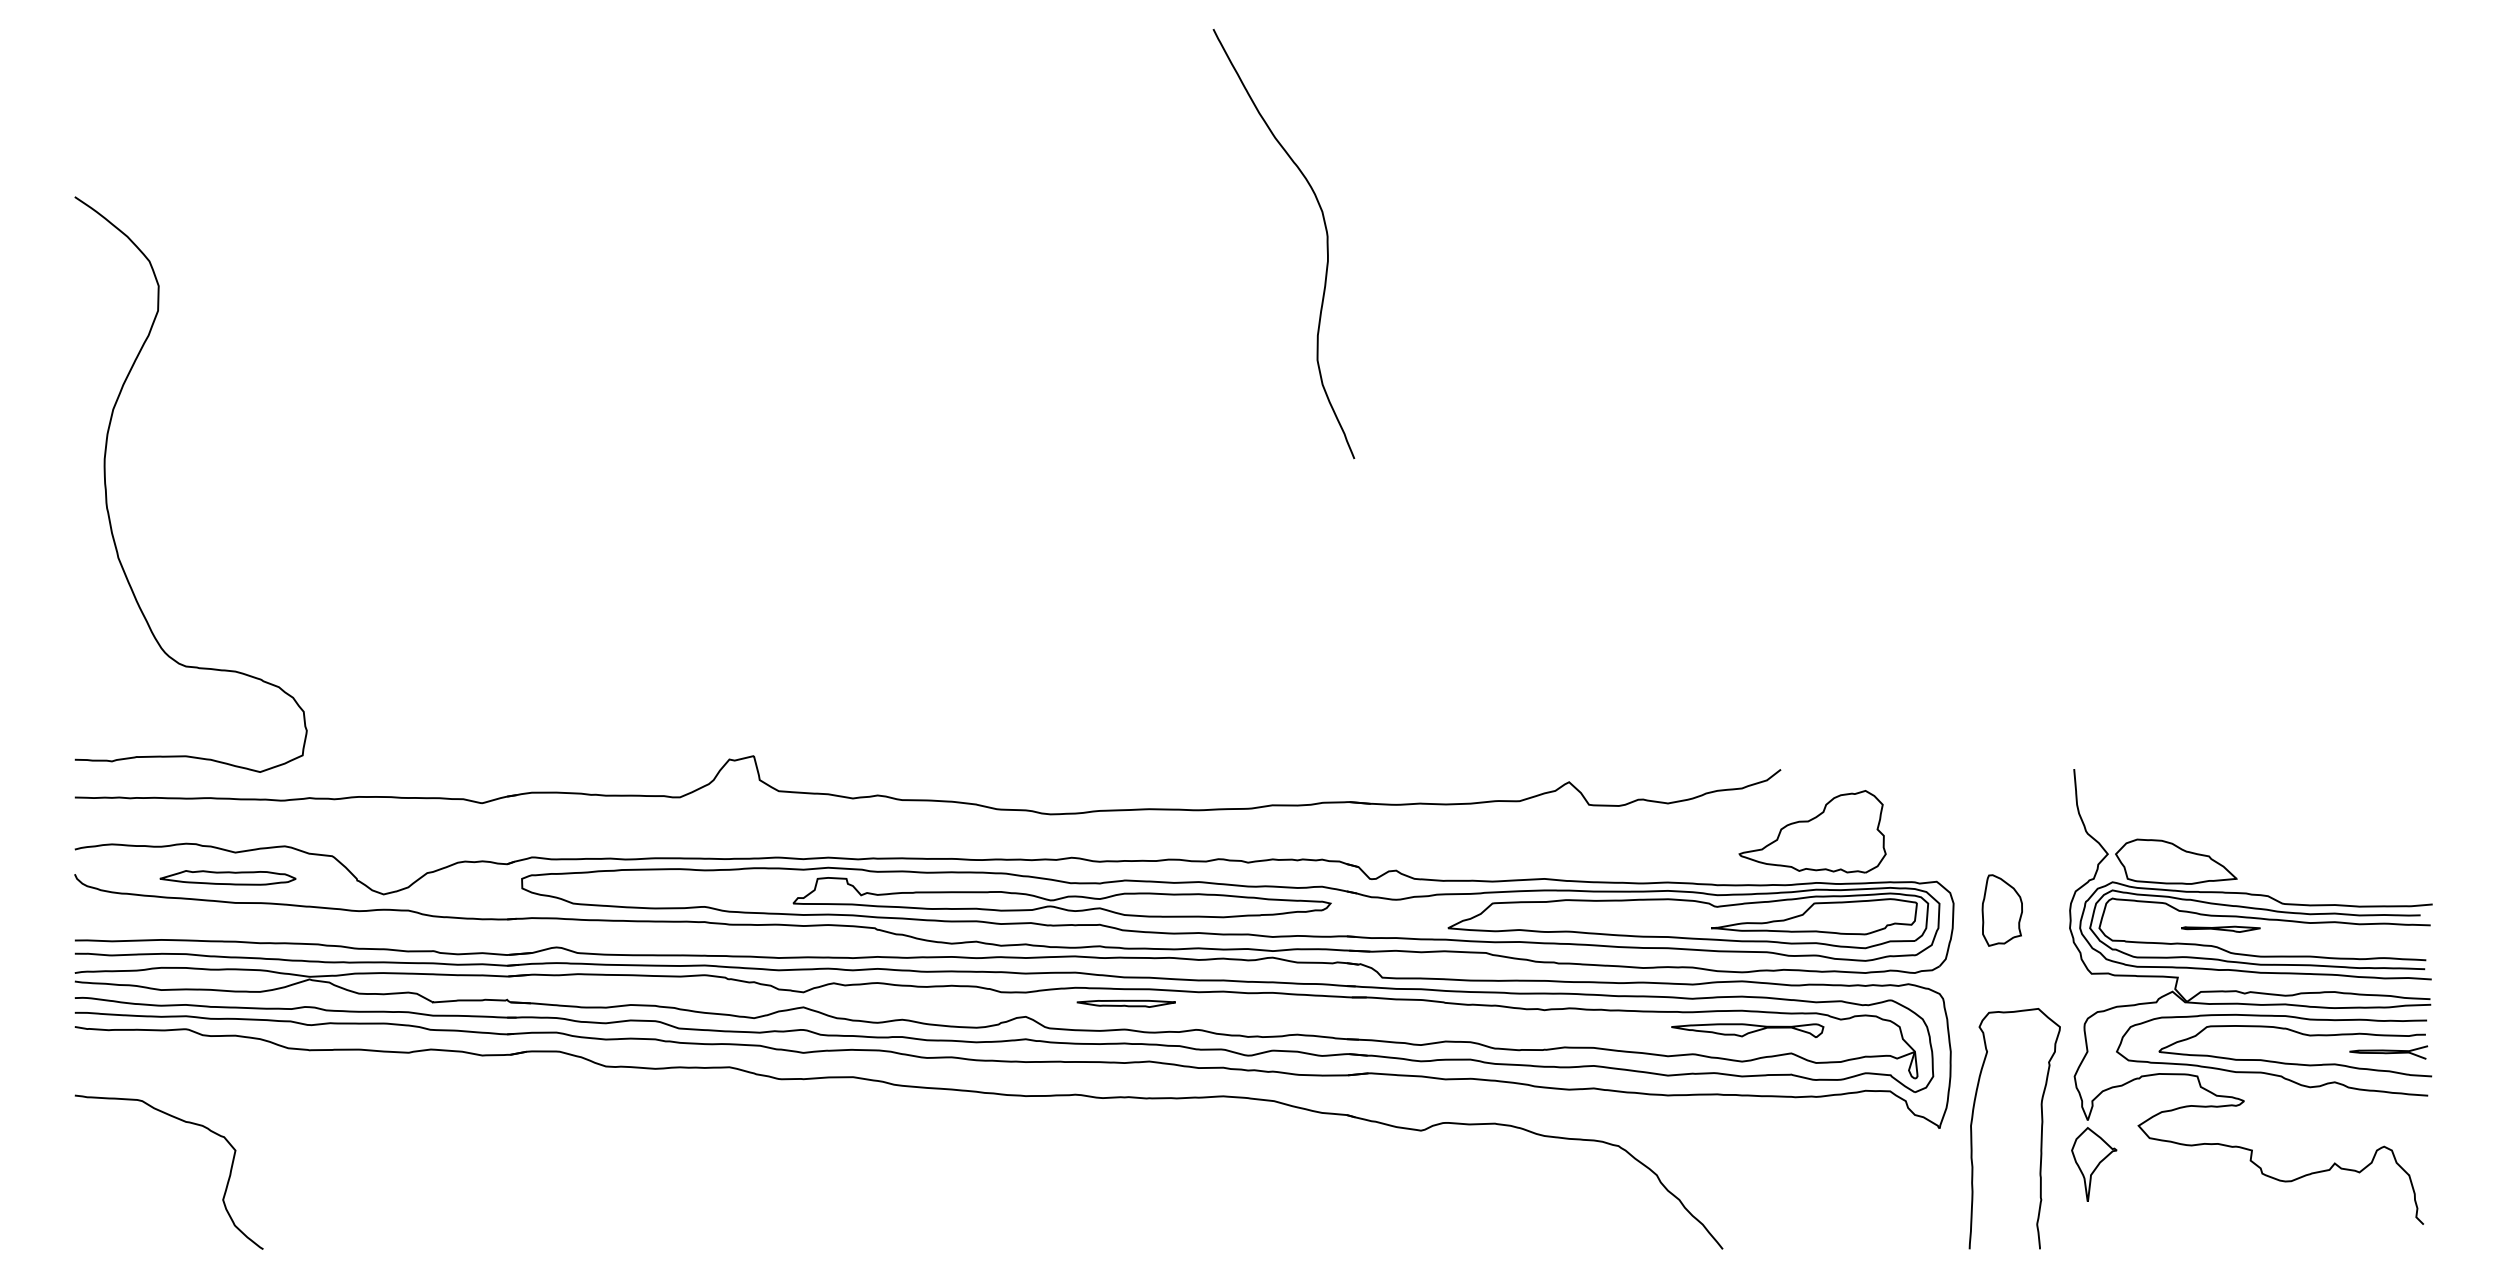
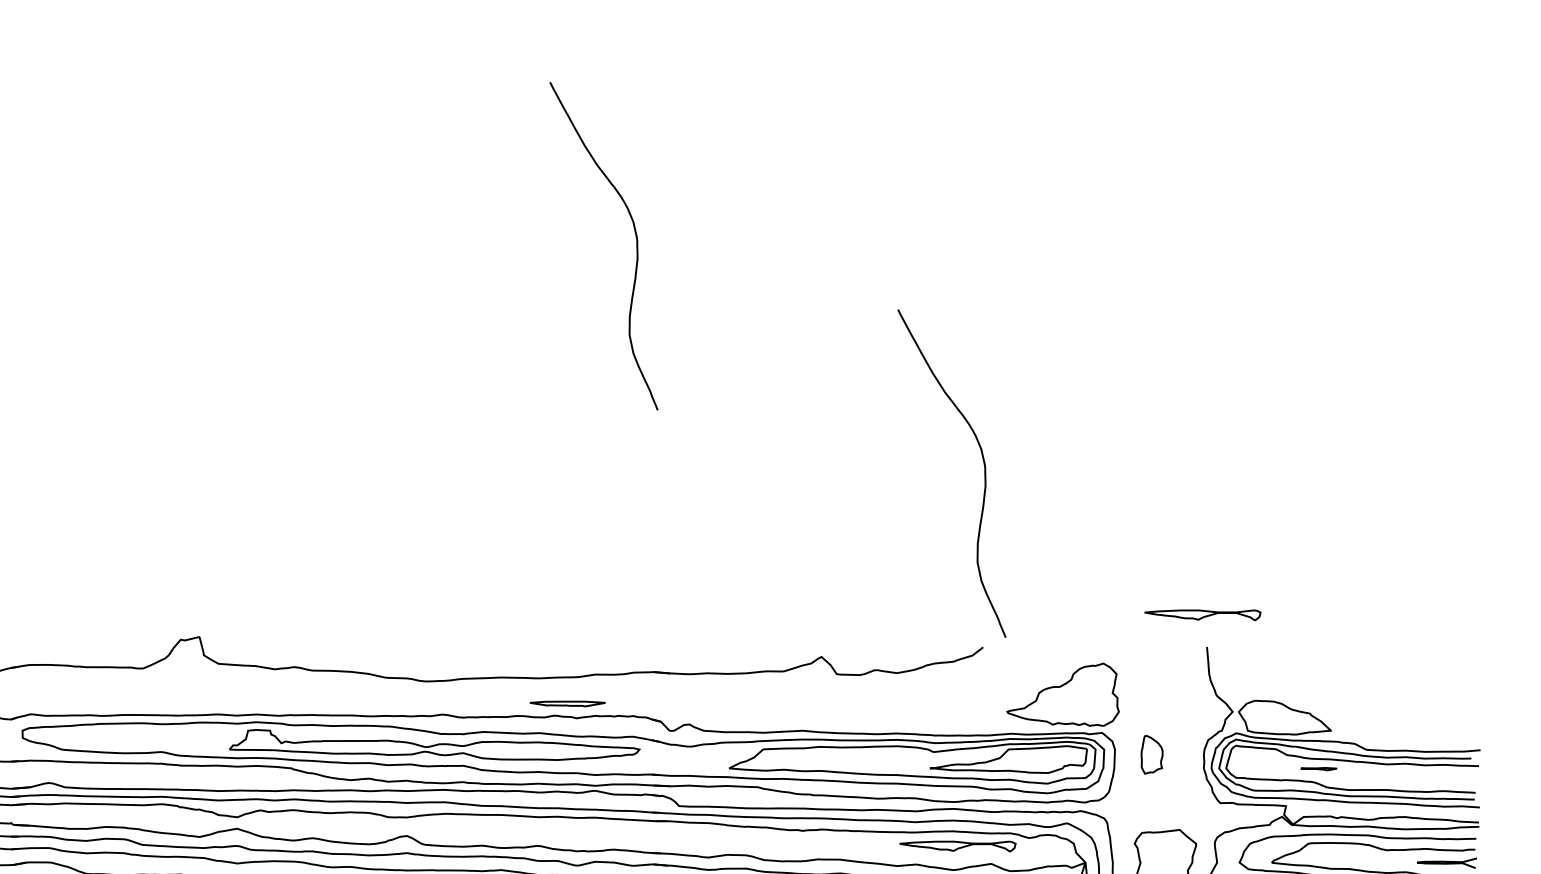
curve: (1782, 542) -> (984, 474), added
part: (2068, 727) -> (1202, 615), added
part: (1812, 831) -> (1063, 694), moved
part: (2001, 910) -> (1151, 754), size x0.7
part: (2220, 928) -> (1318, 768), size x0.6
part: (1125, 1003) -> (566, 703), moved

